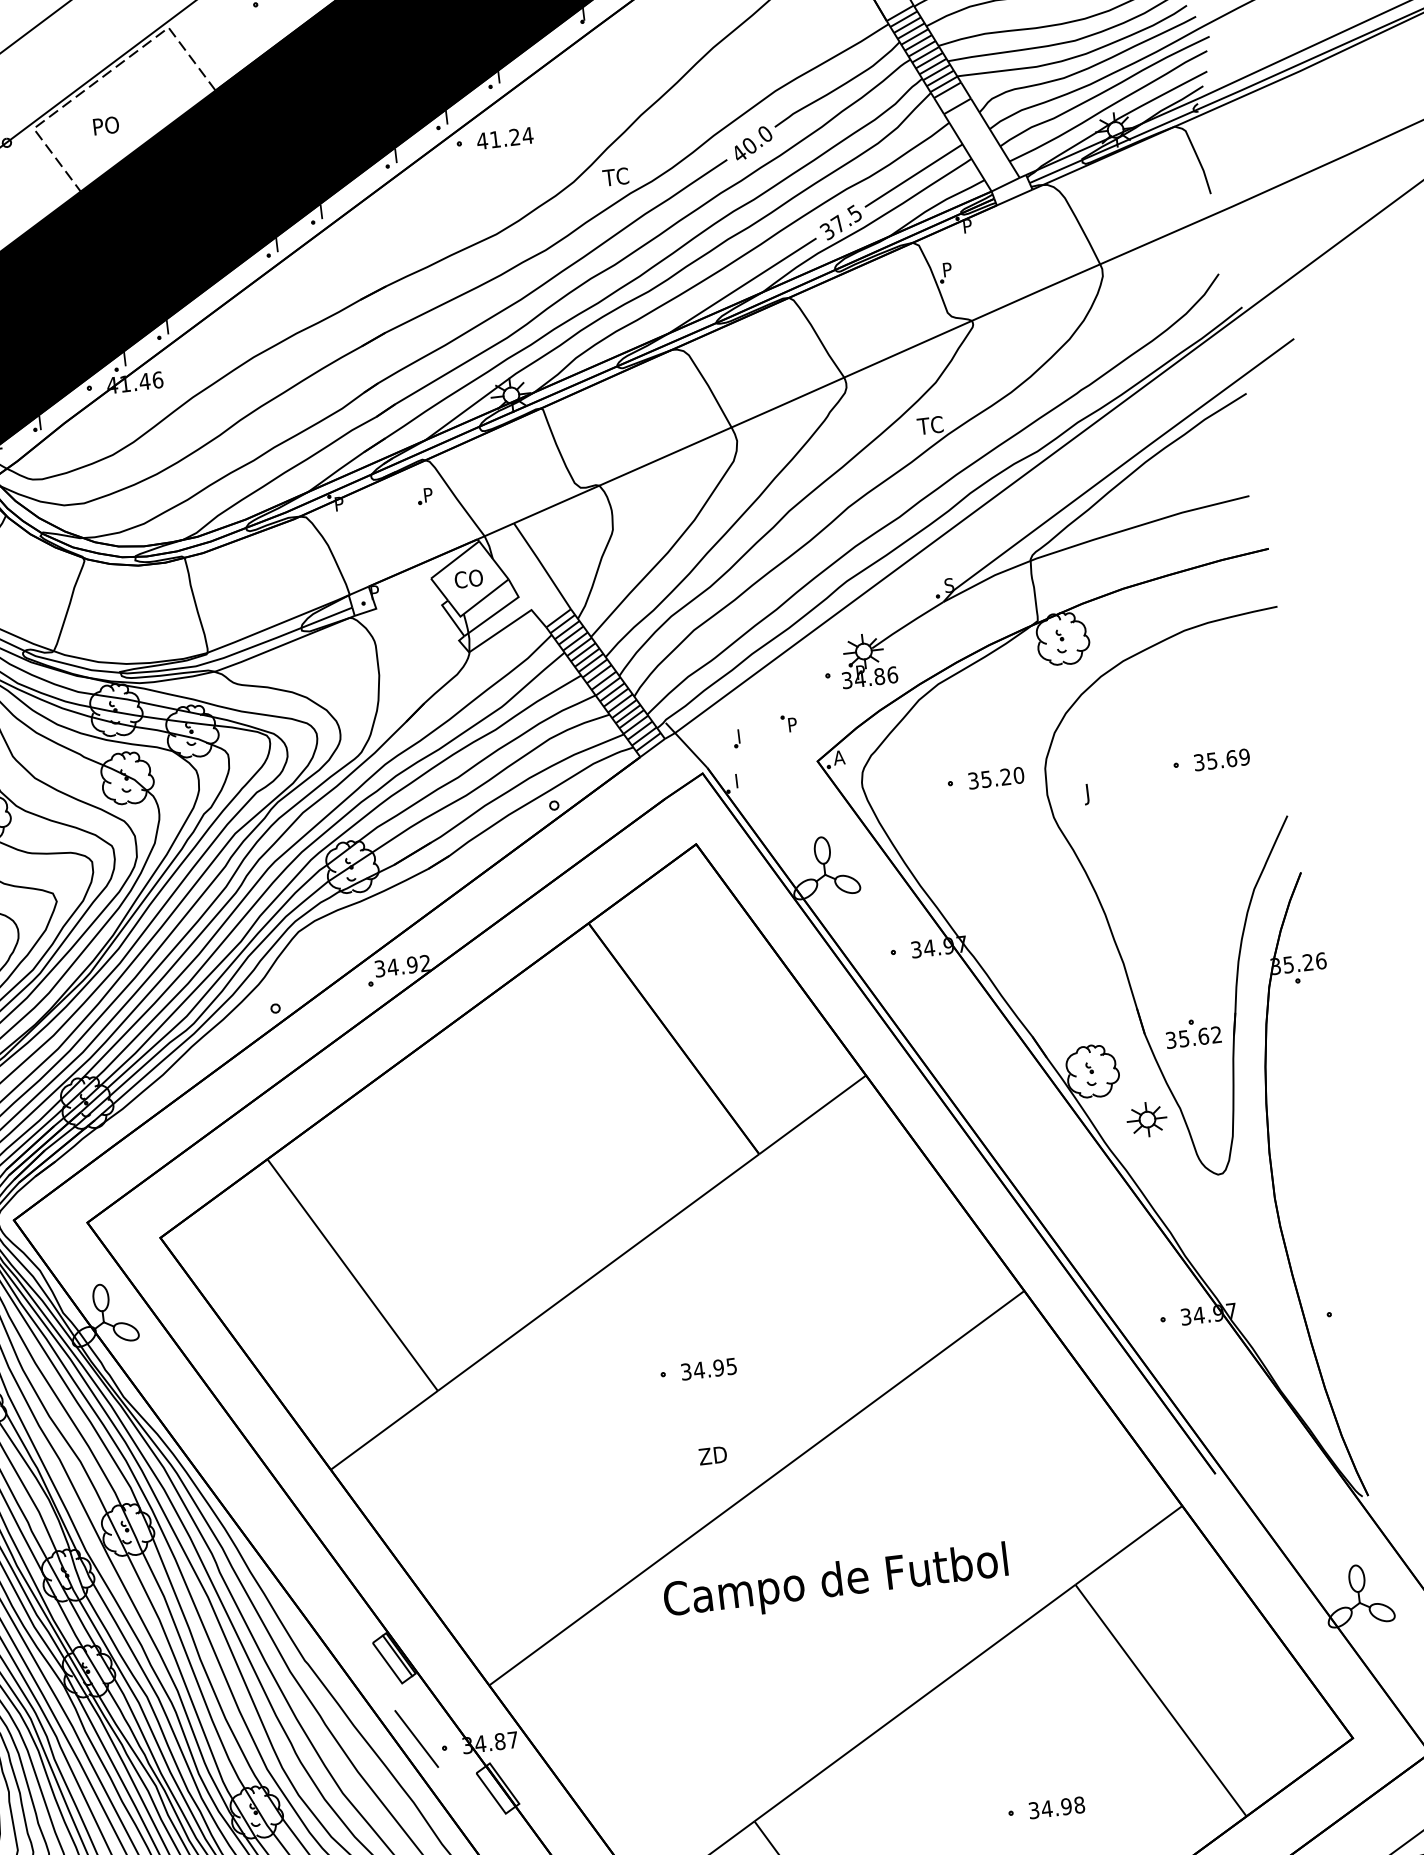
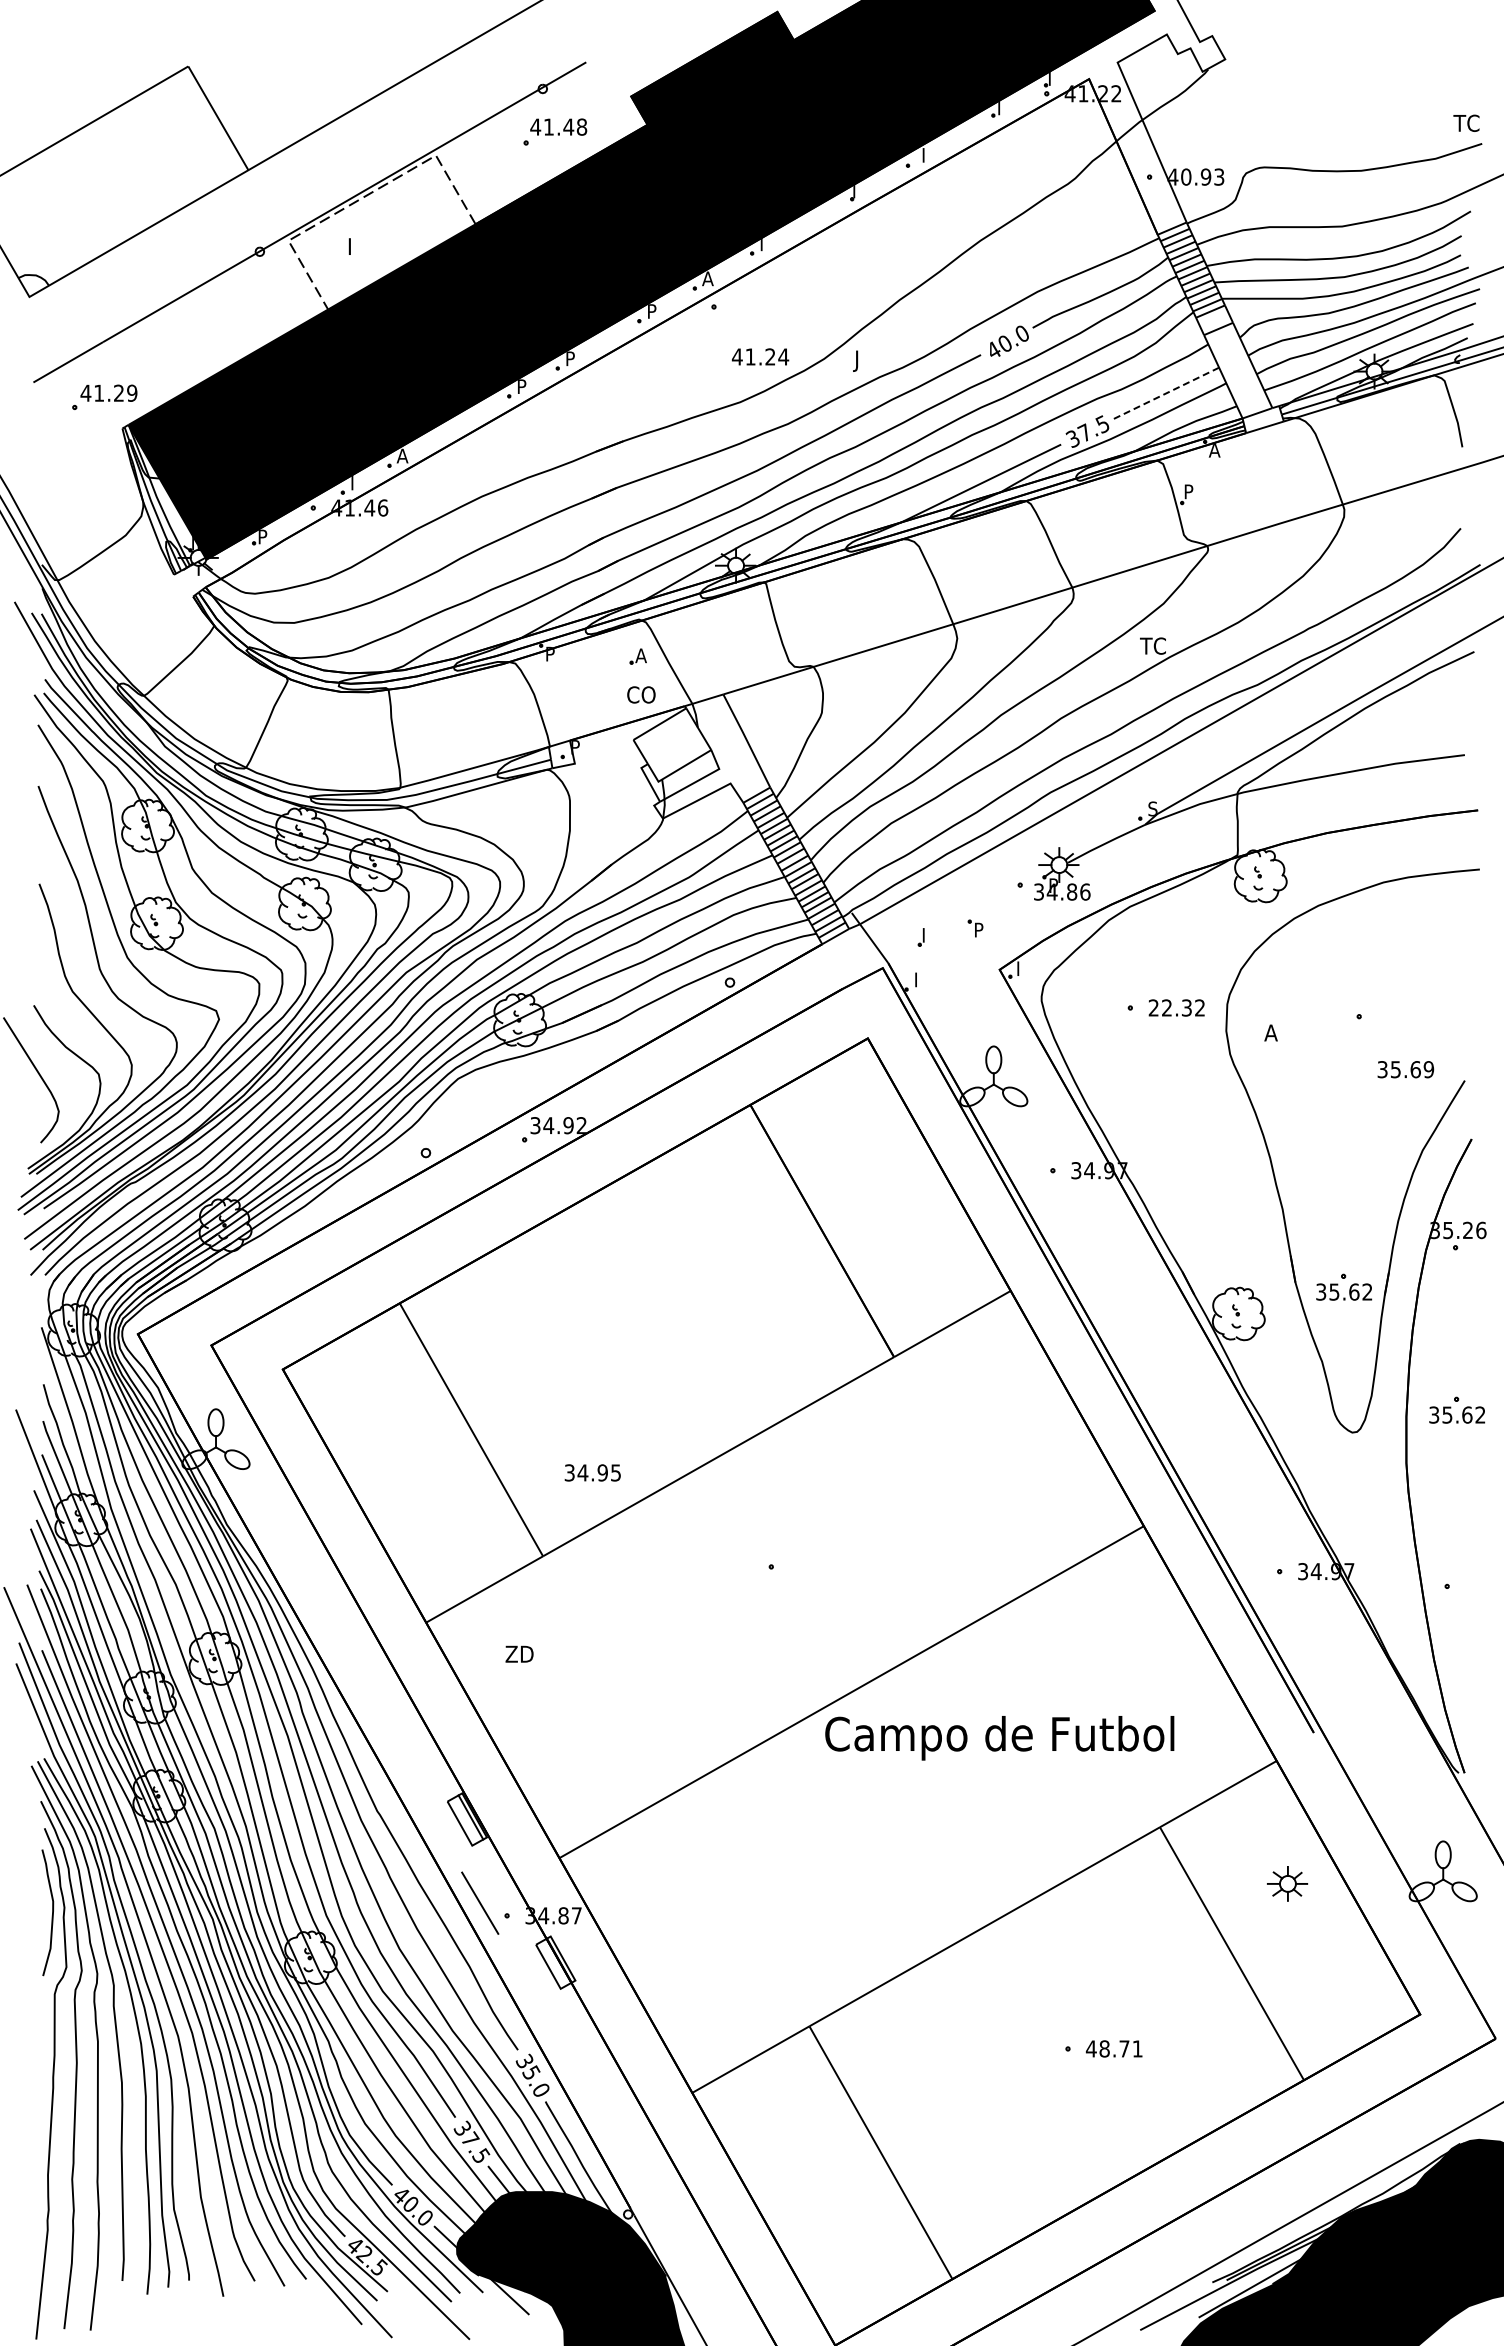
text: (449, 116) -> (707, 278), I -> A
text: (107, 125) -> (362, 246), PO -> I
text: (505, 137) -> (760, 356), moved
text: (399, 152) -> (652, 308), I -> P
line: (913, 175) -> (1166, 393), solid -> dashed
text: (615, 178) -> (866, 360), TC -> J
text: (325, 208) -> (571, 355), I -> P
text: (967, 226) -> (1214, 450), P -> A
text: (280, 241) -> (522, 383), I -> P
text: (170, 326) -> (402, 455), I -> A
text: (43, 419) -> (263, 533), I -> P
text: (428, 494) -> (640, 655), P -> A
text: (468, 578) -> (641, 694), moved
text: (838, 757) -> (1021, 968), A -> I
text: (1221, 759) -> (1405, 1069), moved
text: (995, 777) -> (1176, 1007), 35.20 -> 22.32
text: (1091, 793) -> (1270, 1034), J -> A
part: (1146, 1119) -> (1287, 1883), moved
part: (1318, 1139) -> (1457, 1409), added
text: (708, 1368) -> (592, 1472), moved
text: (712, 1454) -> (519, 1653), moved
text: (835, 1583) -> (999, 1738), moved
text: (1055, 1807) -> (1113, 2048), 34.98 -> 48.71

